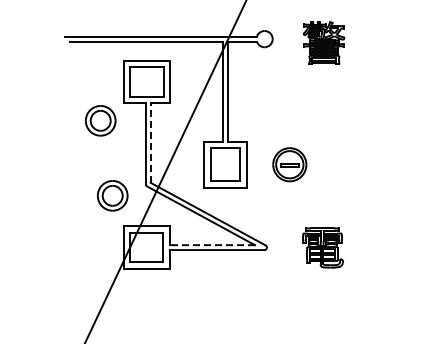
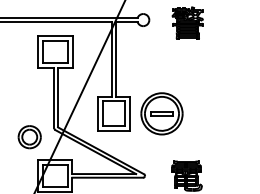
part: (100, 120) -> (20, 80), removed
line: (150, 142) -> (57, 97), dashed -> solid
part: (289, 164) -> (161, 113), size x1.67
line: (212, 245) -> (104, 174), dashed -> solid

